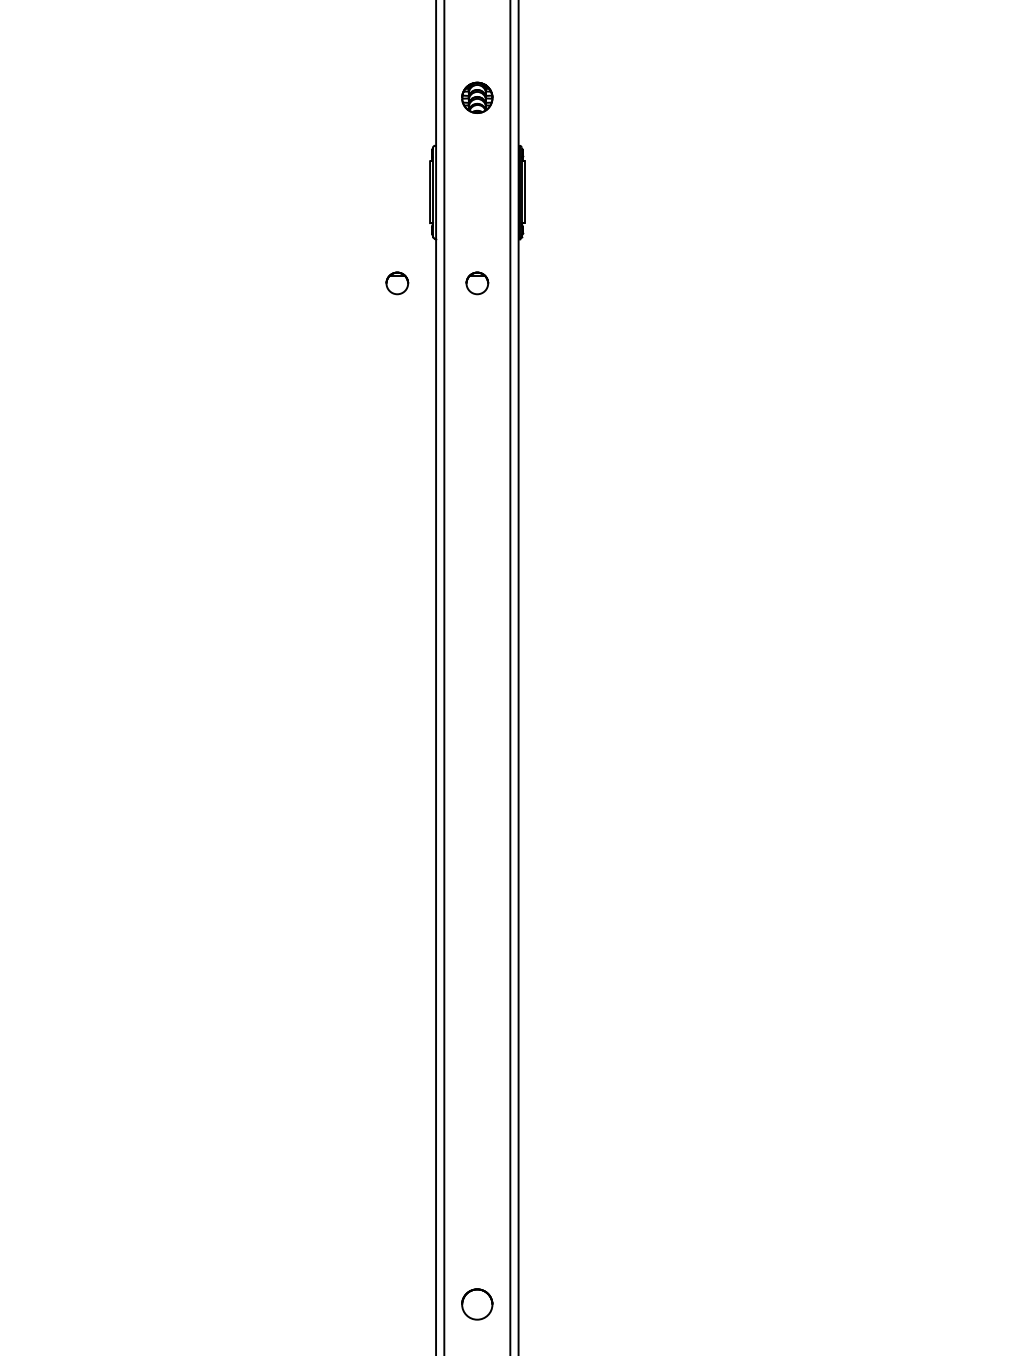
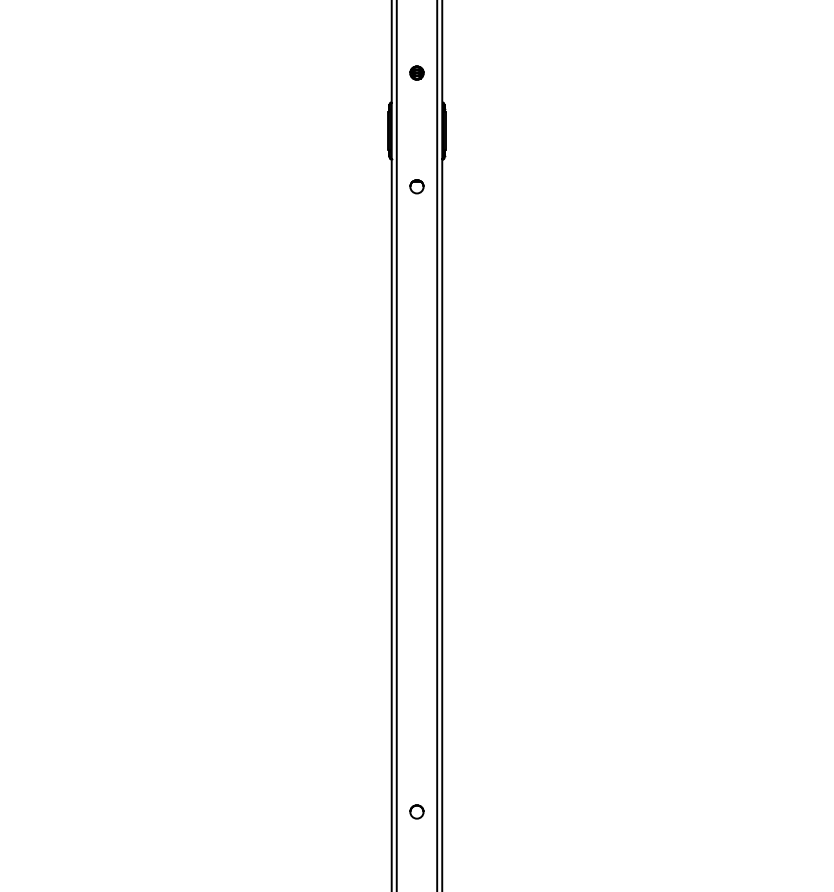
part: (476, 96) -> (416, 72), size x0.71
circle: (396, 282) -> (367, 186), removed
circle: (476, 1303) -> (416, 811), size x0.71

